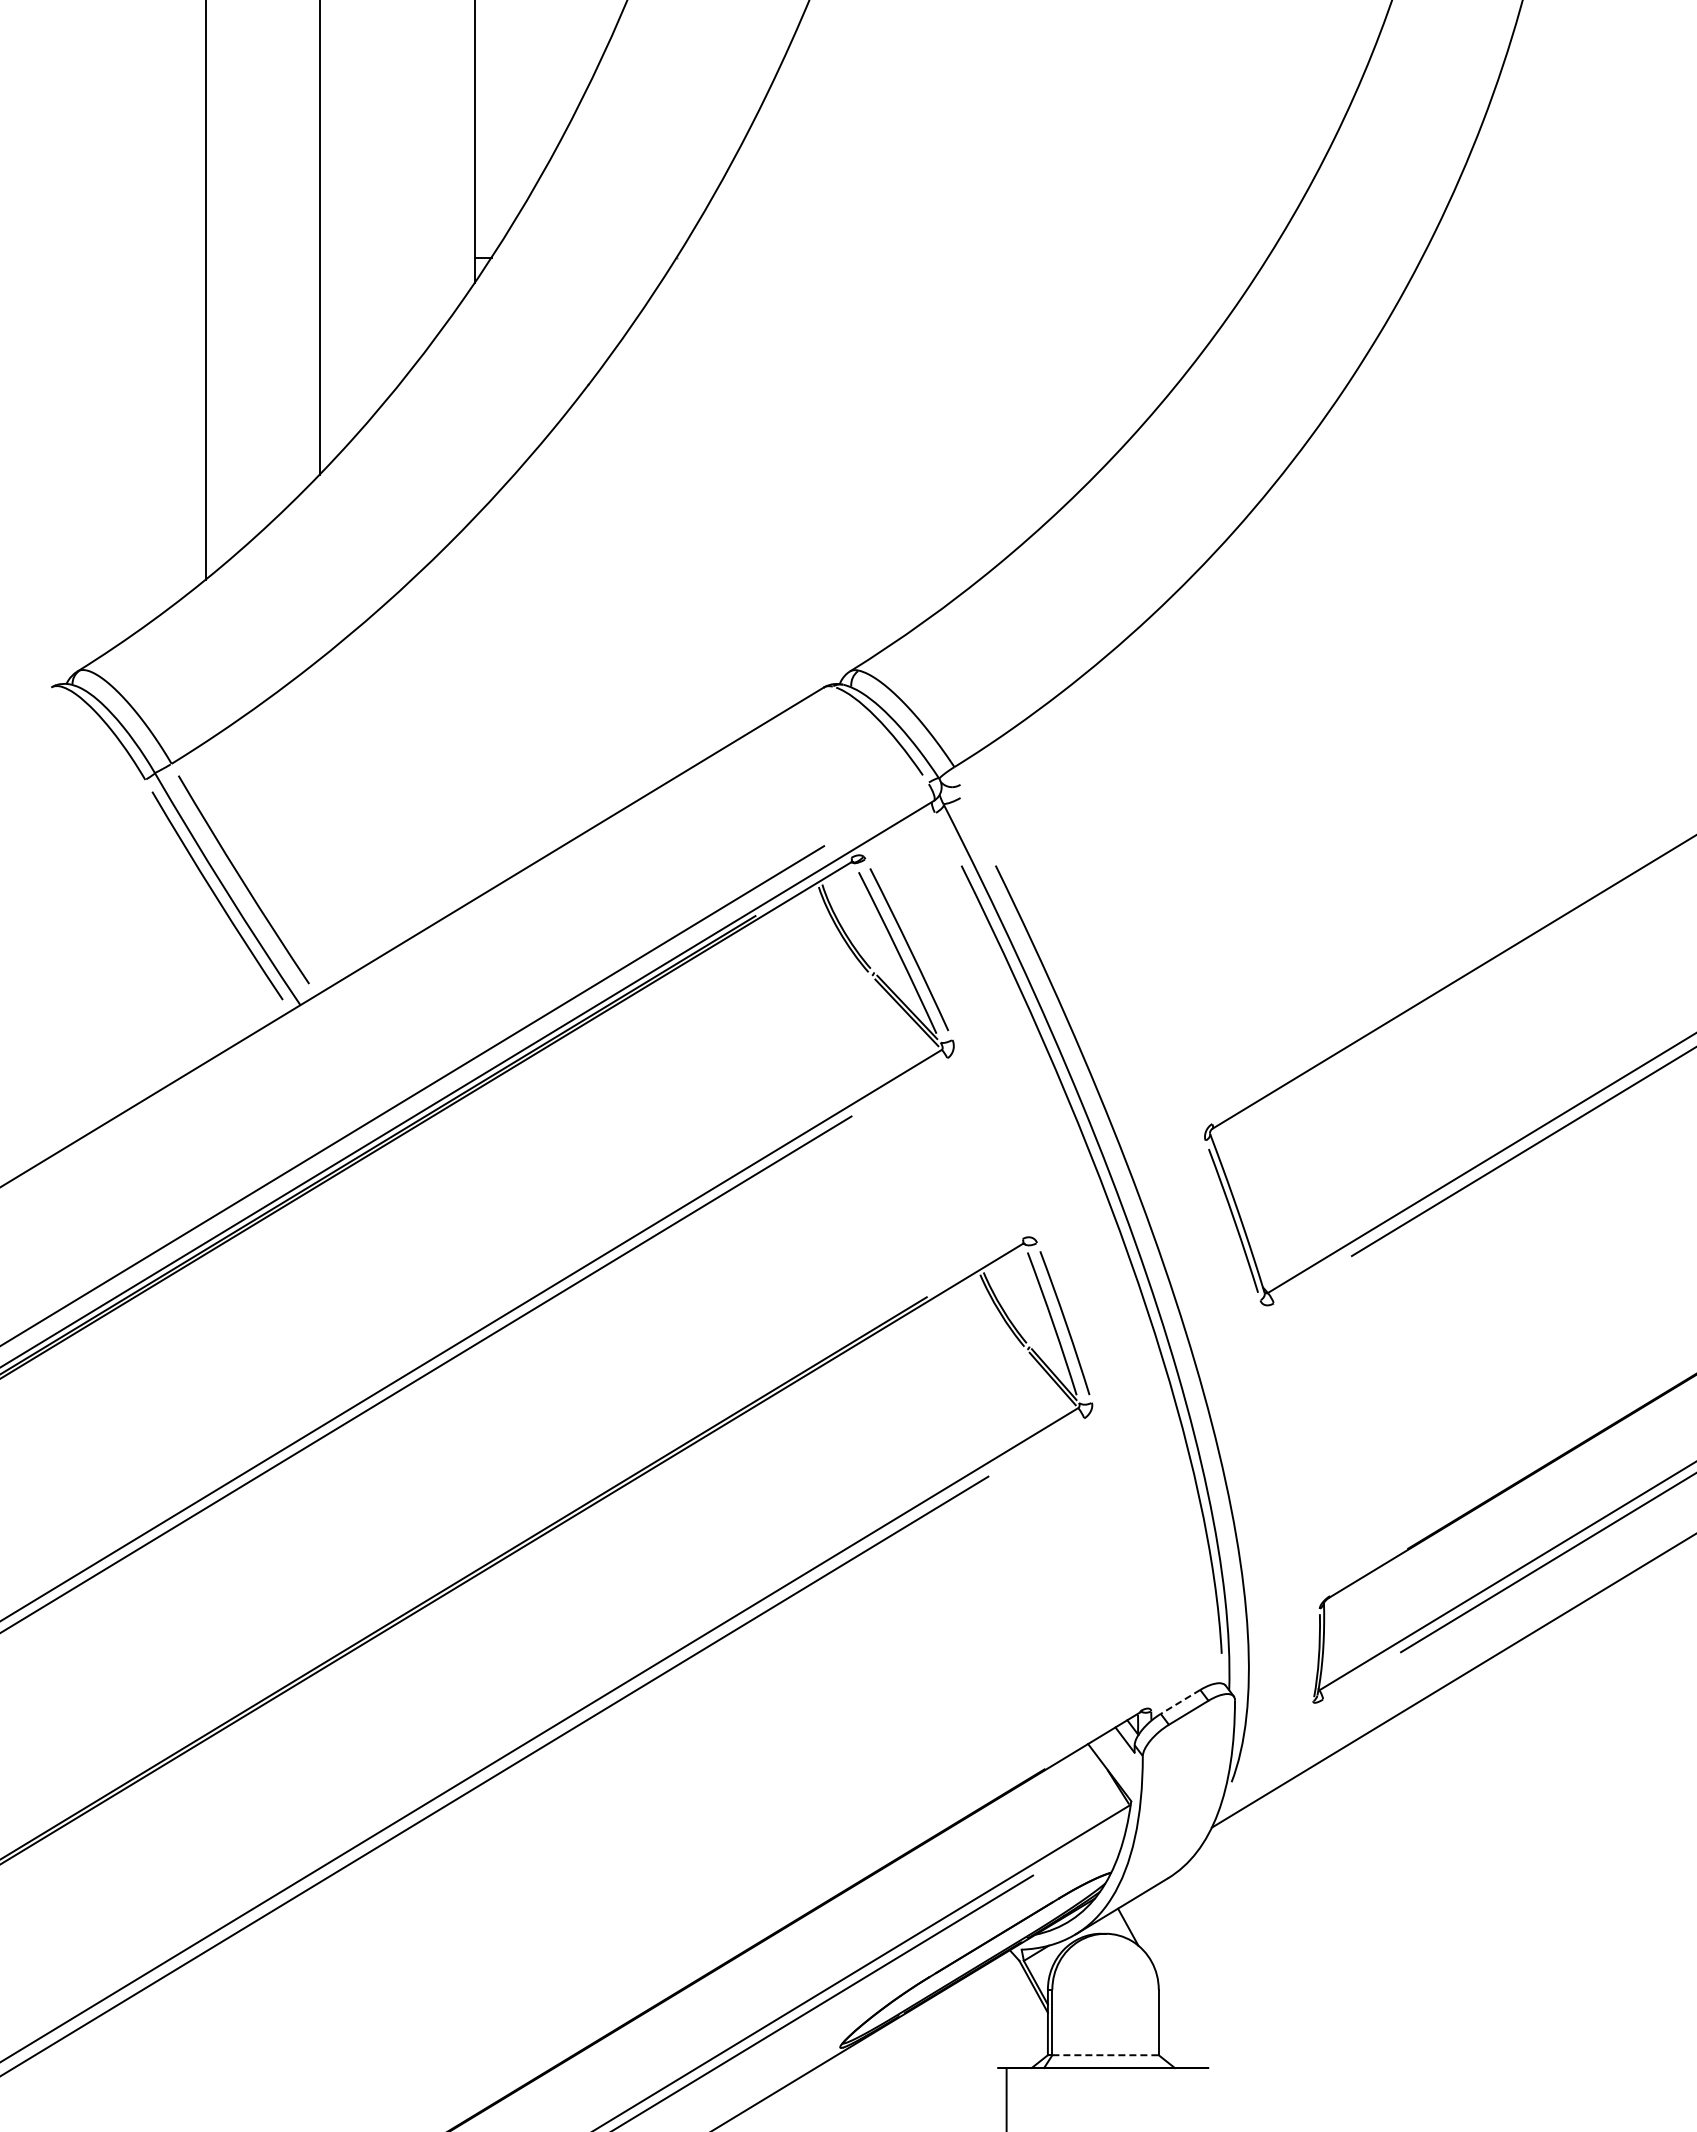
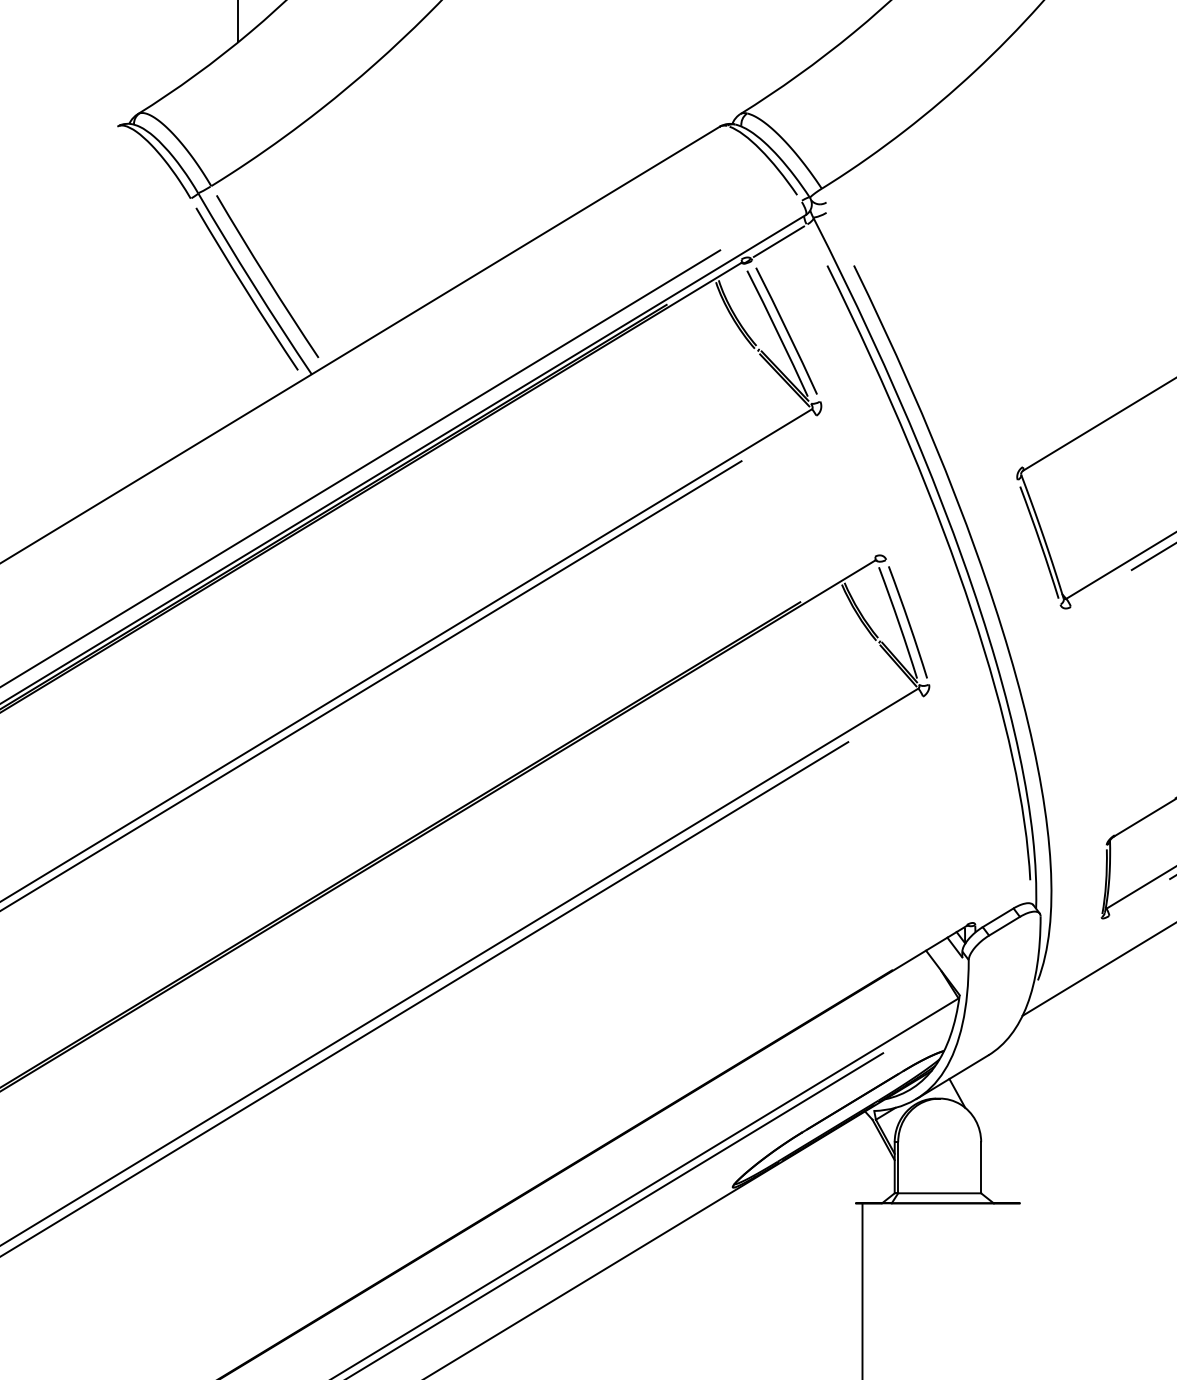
line: (899, 834) -> (778, 241), added
line: (1180, 1702) -> (998, 918), dashed -> solid
line: (1106, 2055) -> (940, 1193), dashed -> solid

